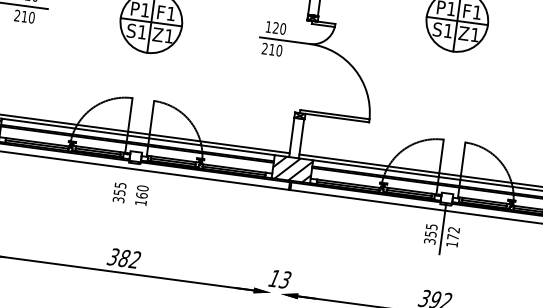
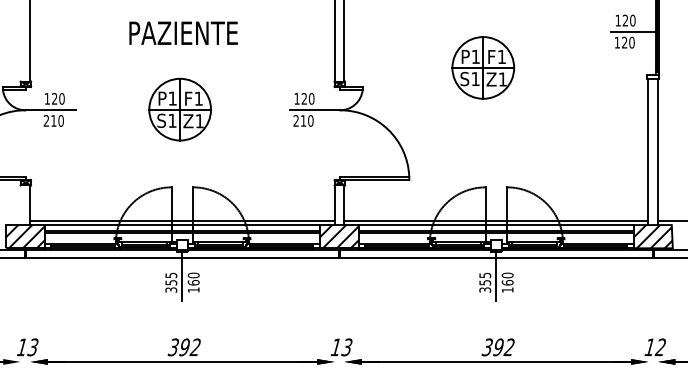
line: (131, 187) -> (182, 276), added
text: (453, 232) -> (507, 278), 172 -> 160
text: (124, 258) -> (184, 347), 382 -> 392

